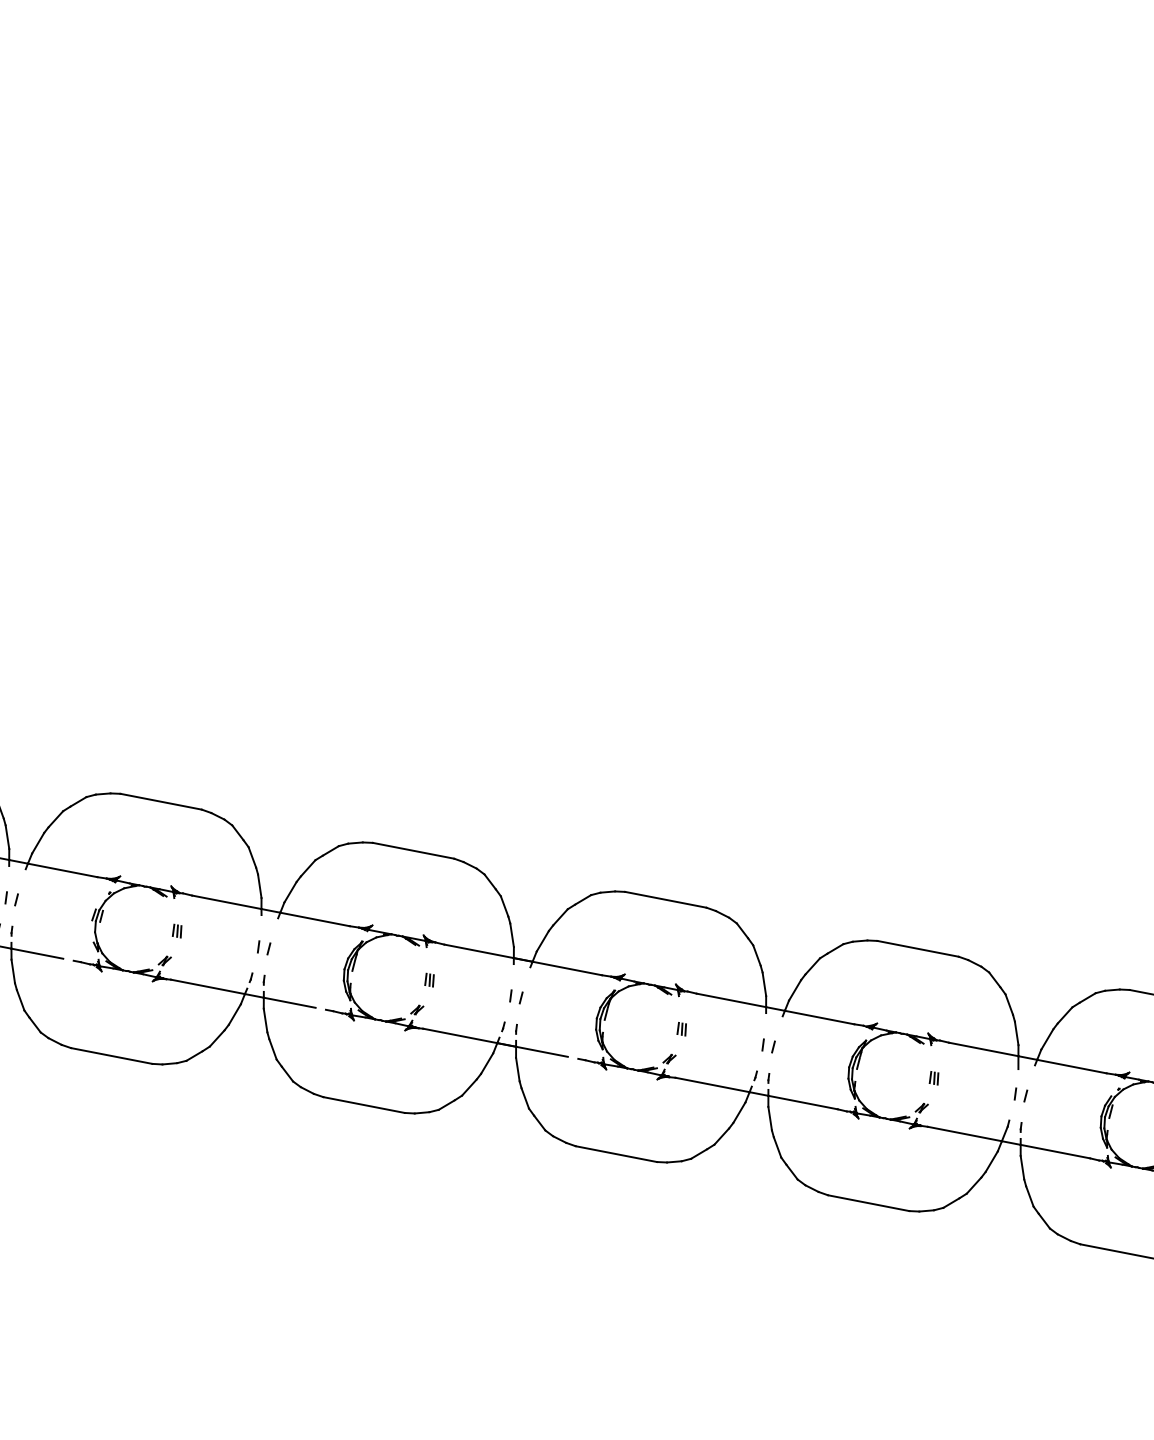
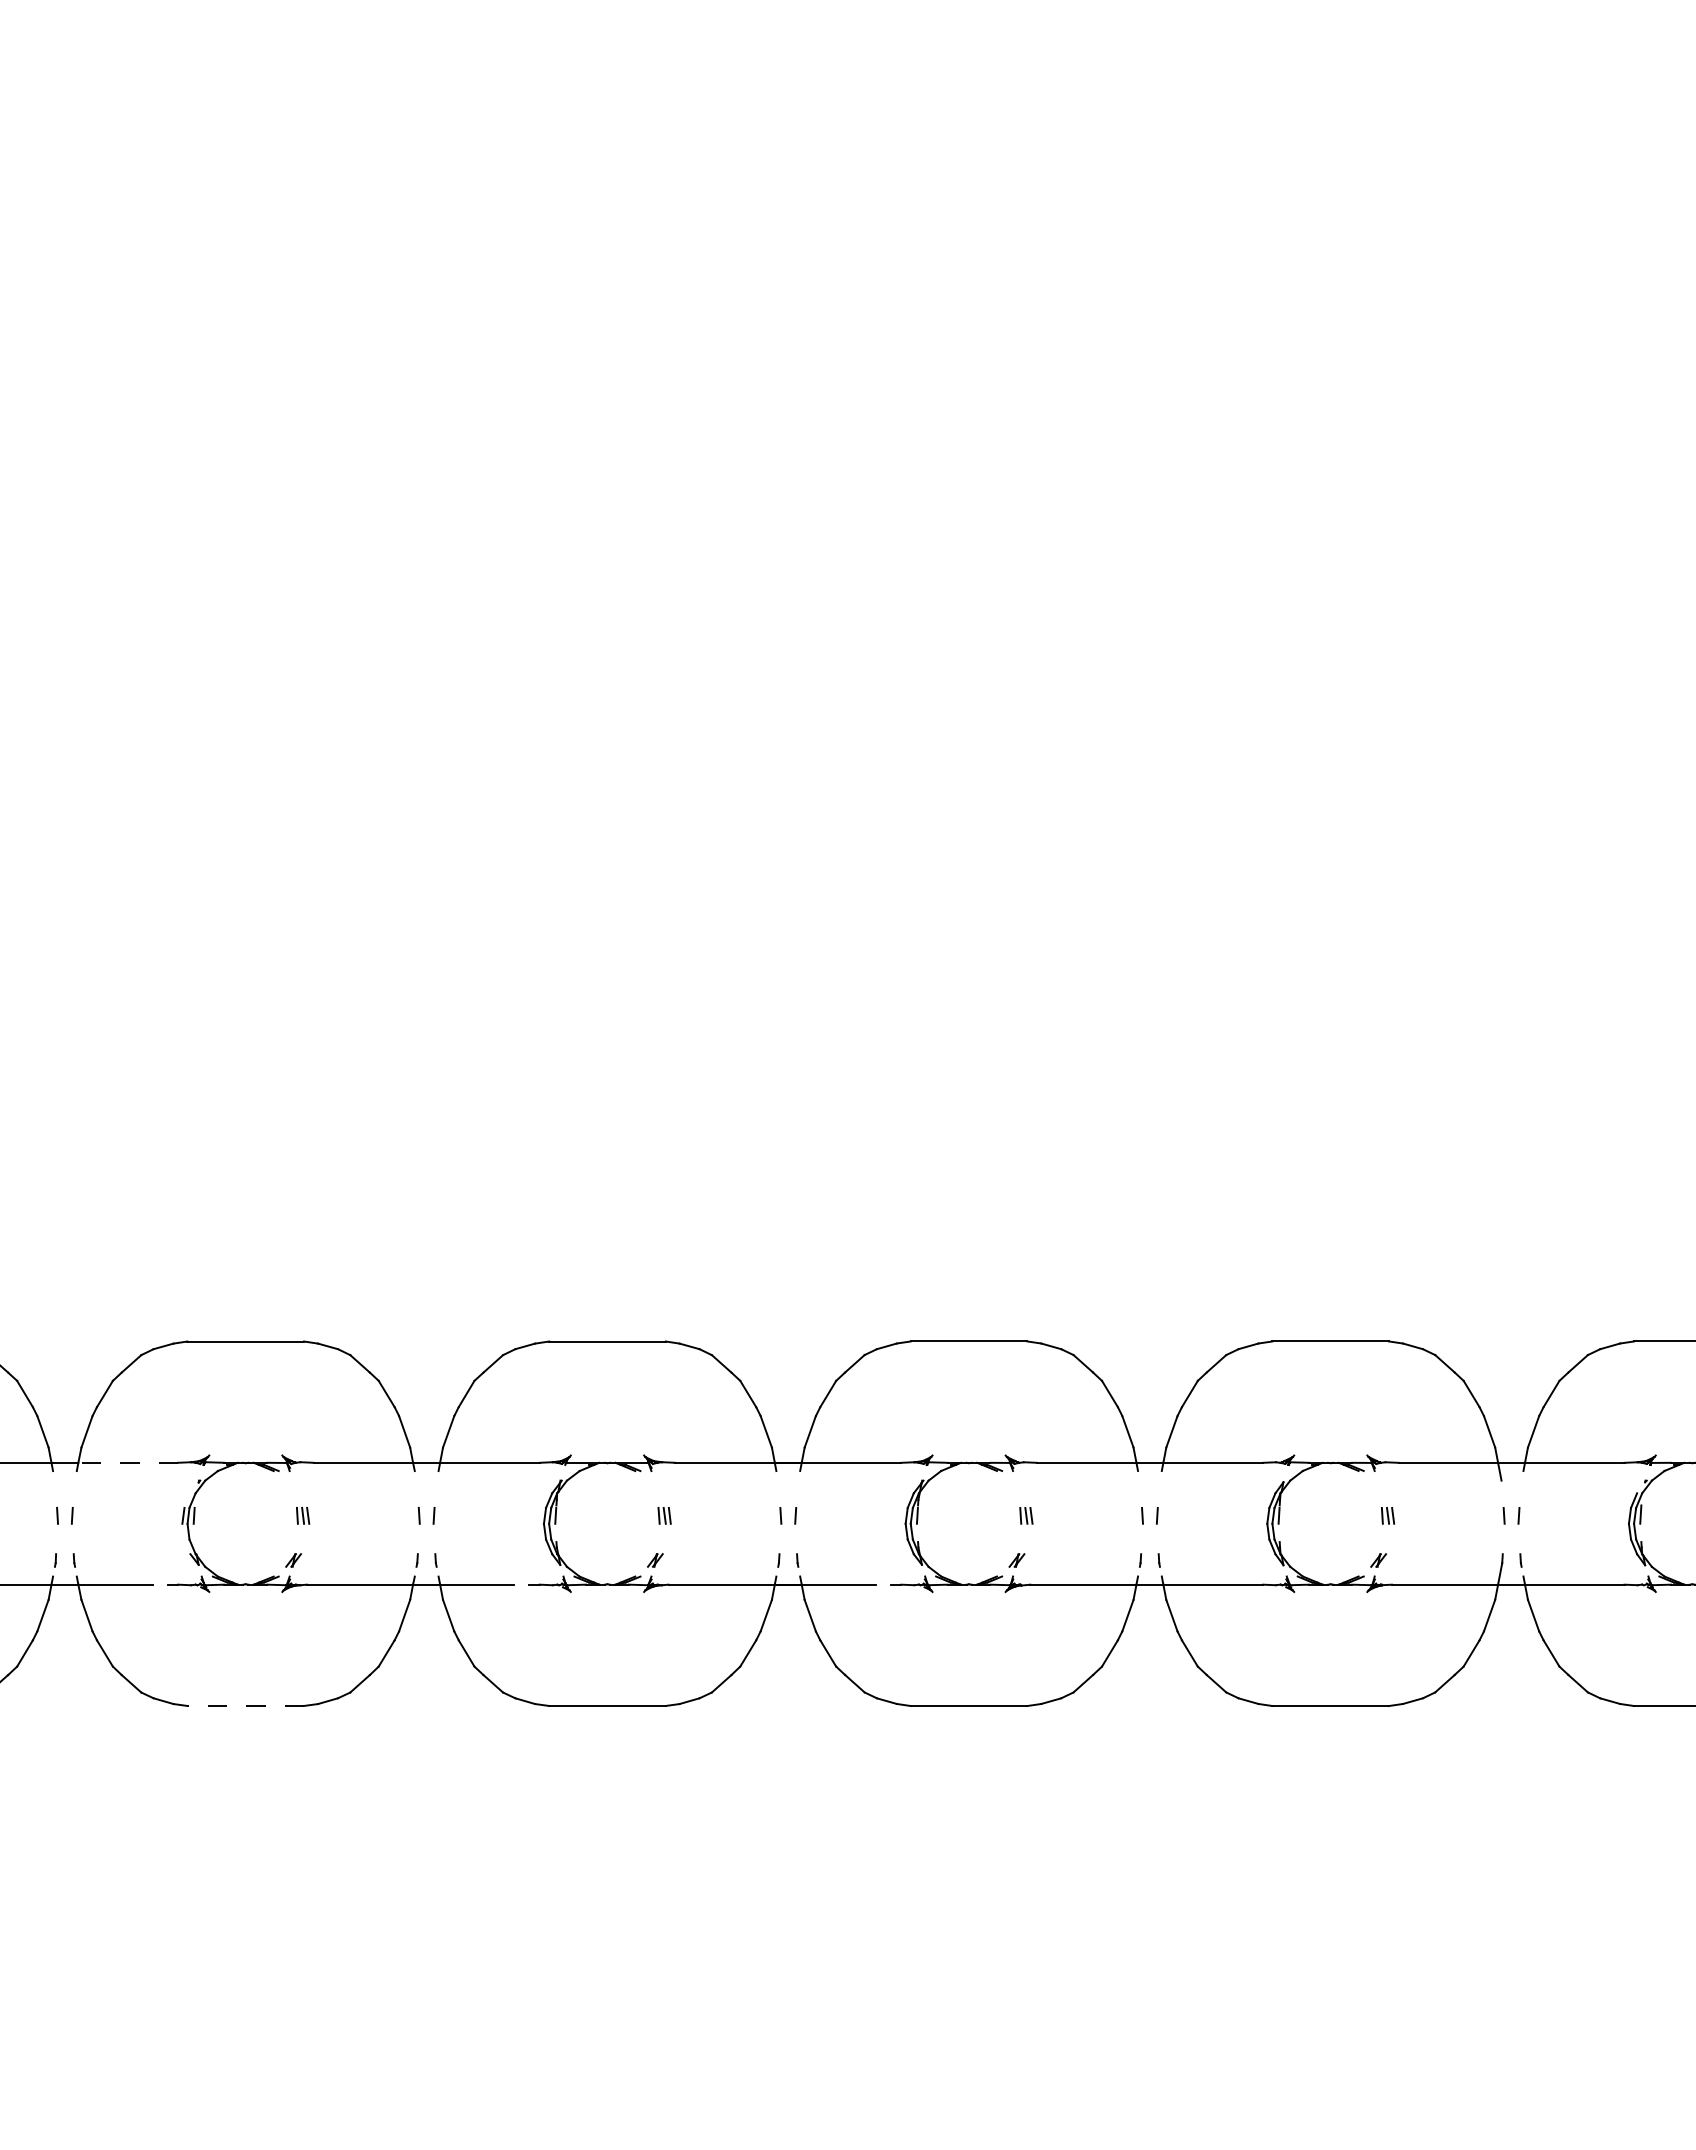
line: (62, 870) -> (128, 1462), solid -> dashed
line: (111, 1055) -> (245, 1705), solid -> dashed

